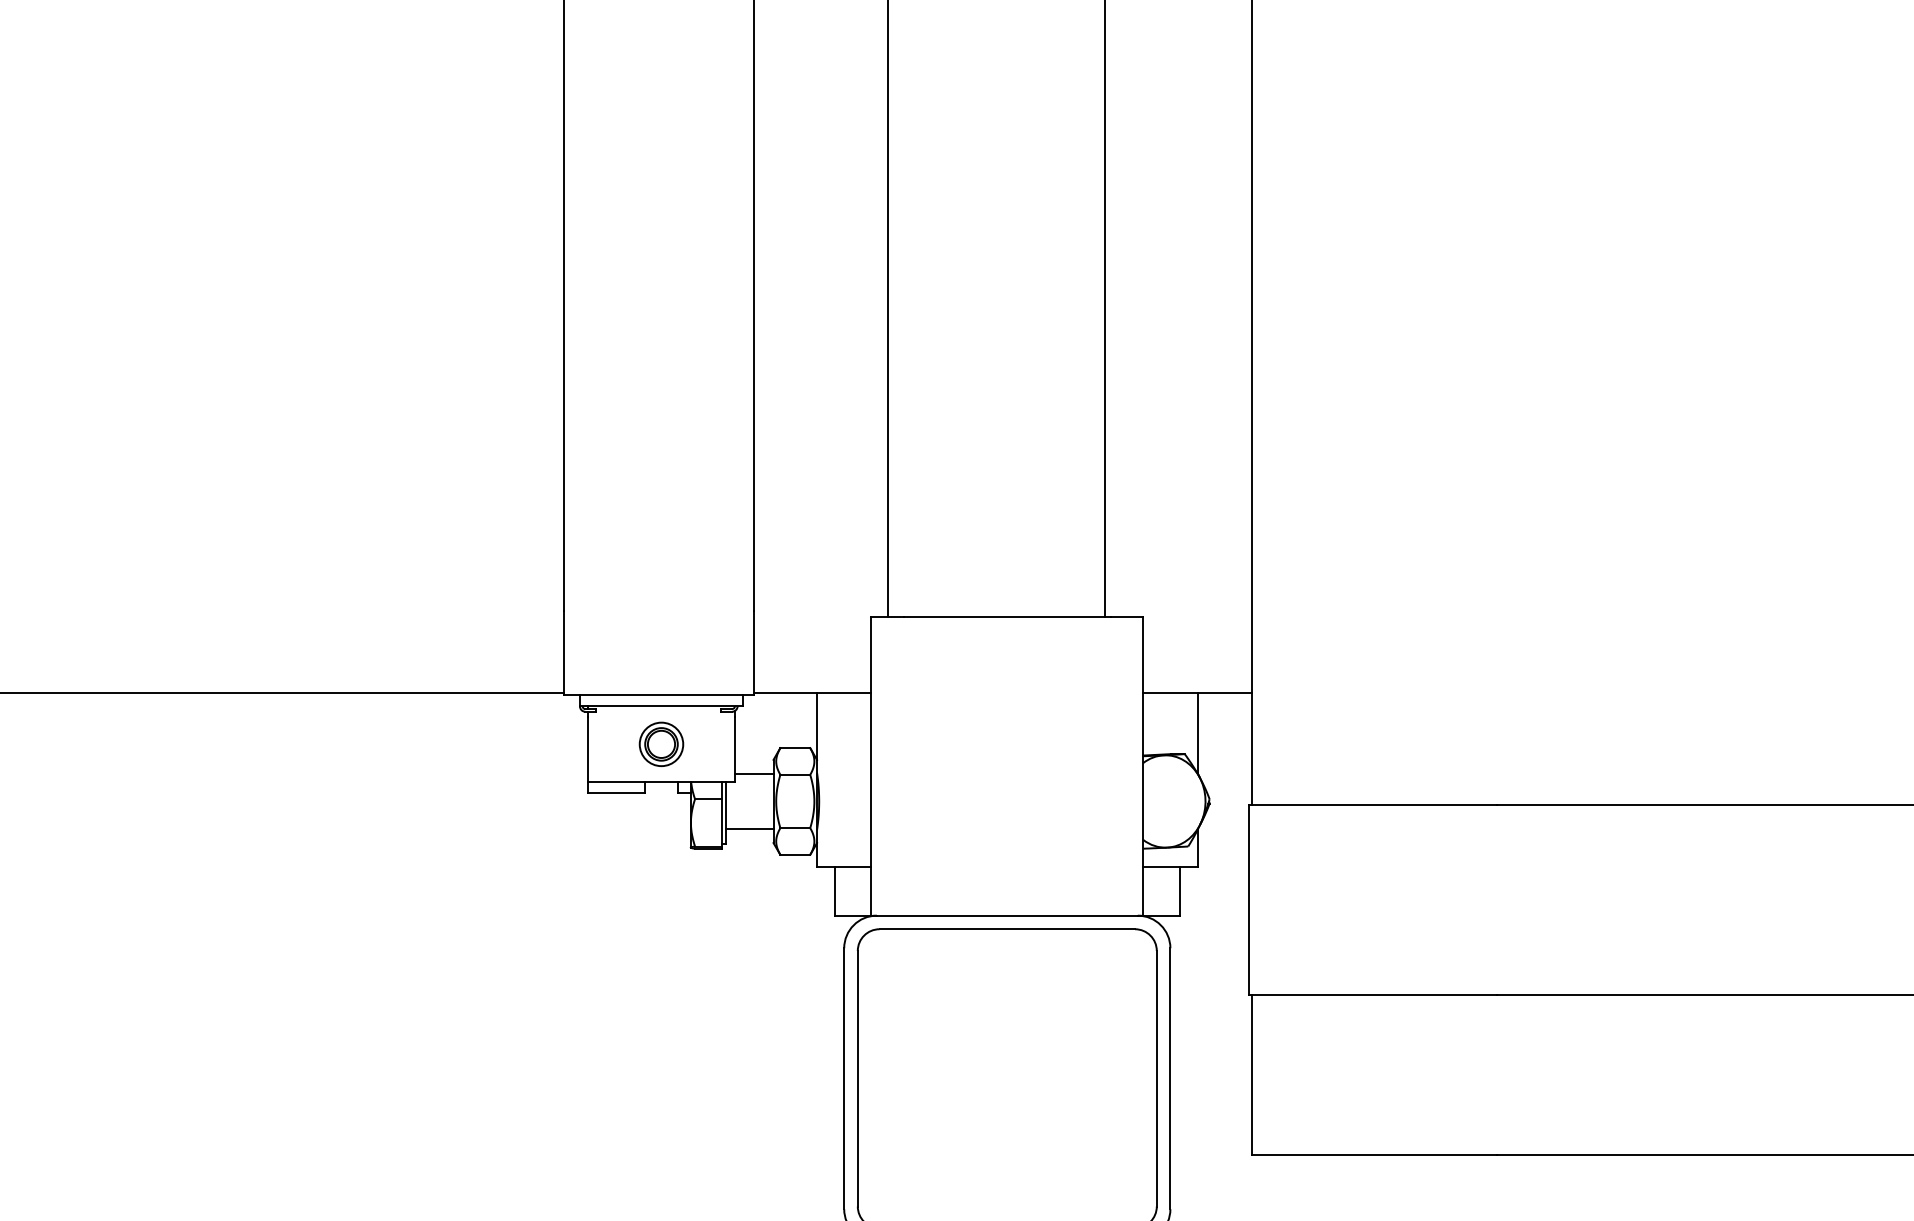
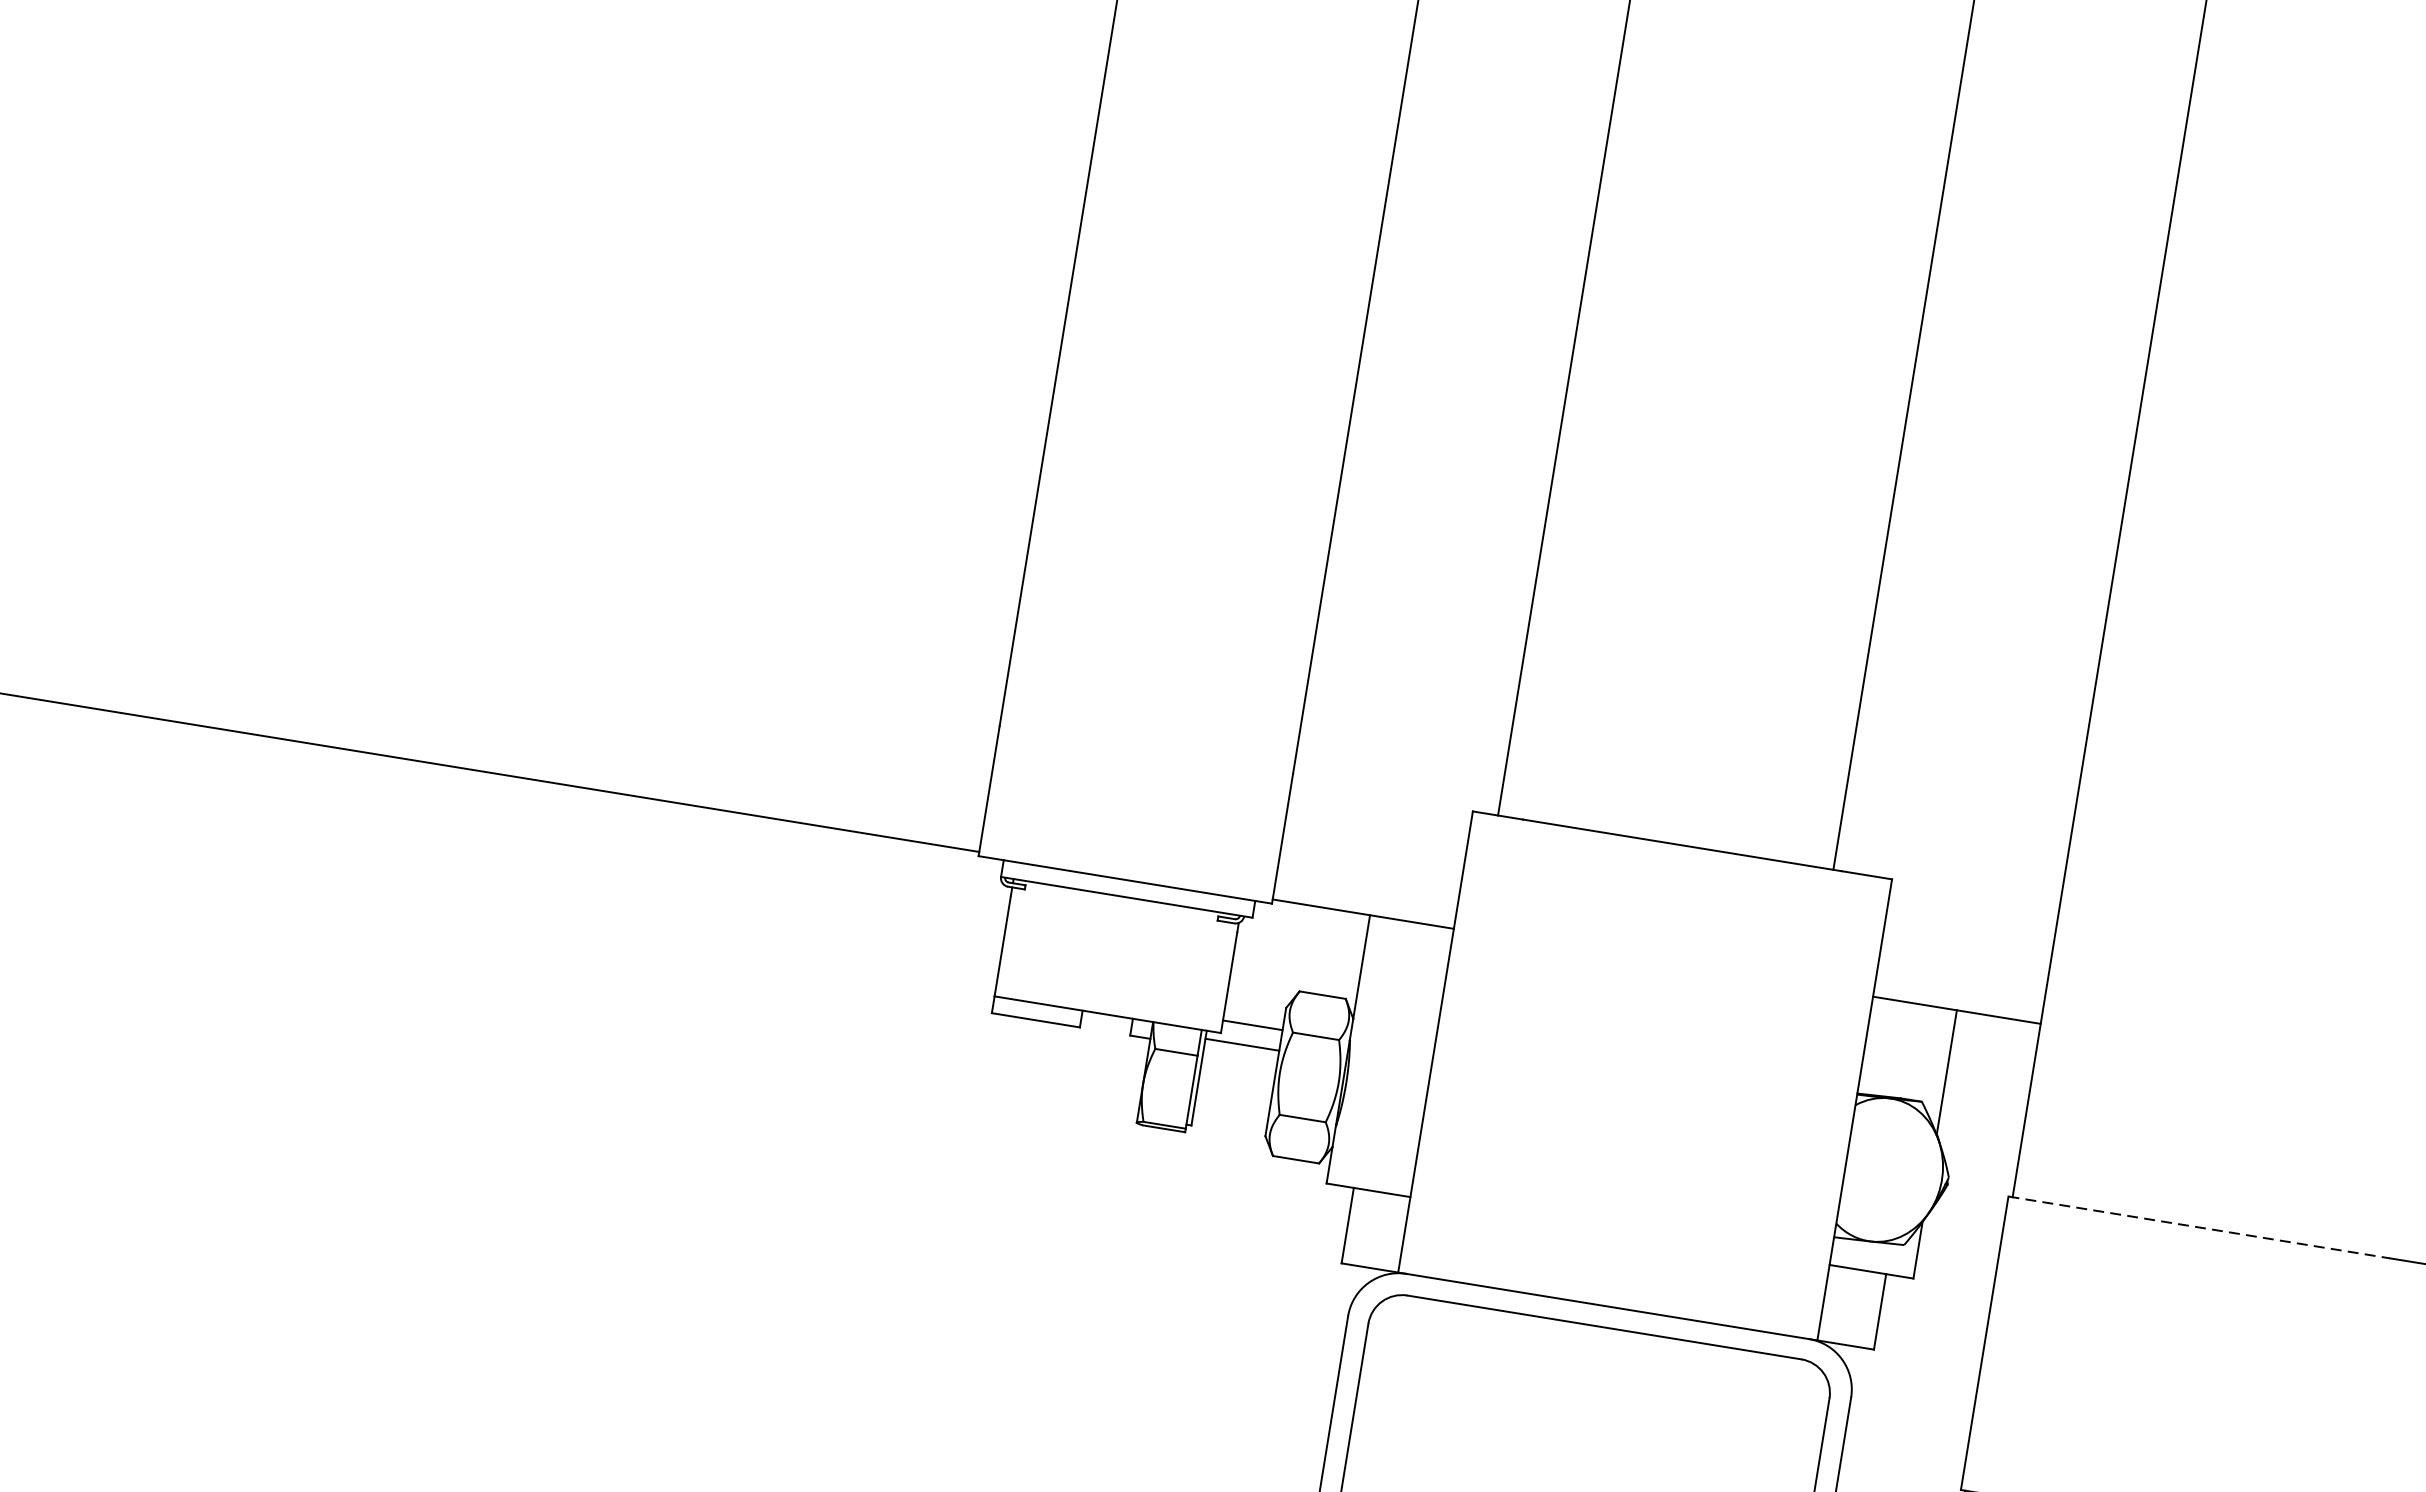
part: (661, 743) -> (1117, 954), removed
line: (1372, 805) -> (2198, 1227), solid -> dashed
line: (749, 828) -> (1242, 1044), moved

